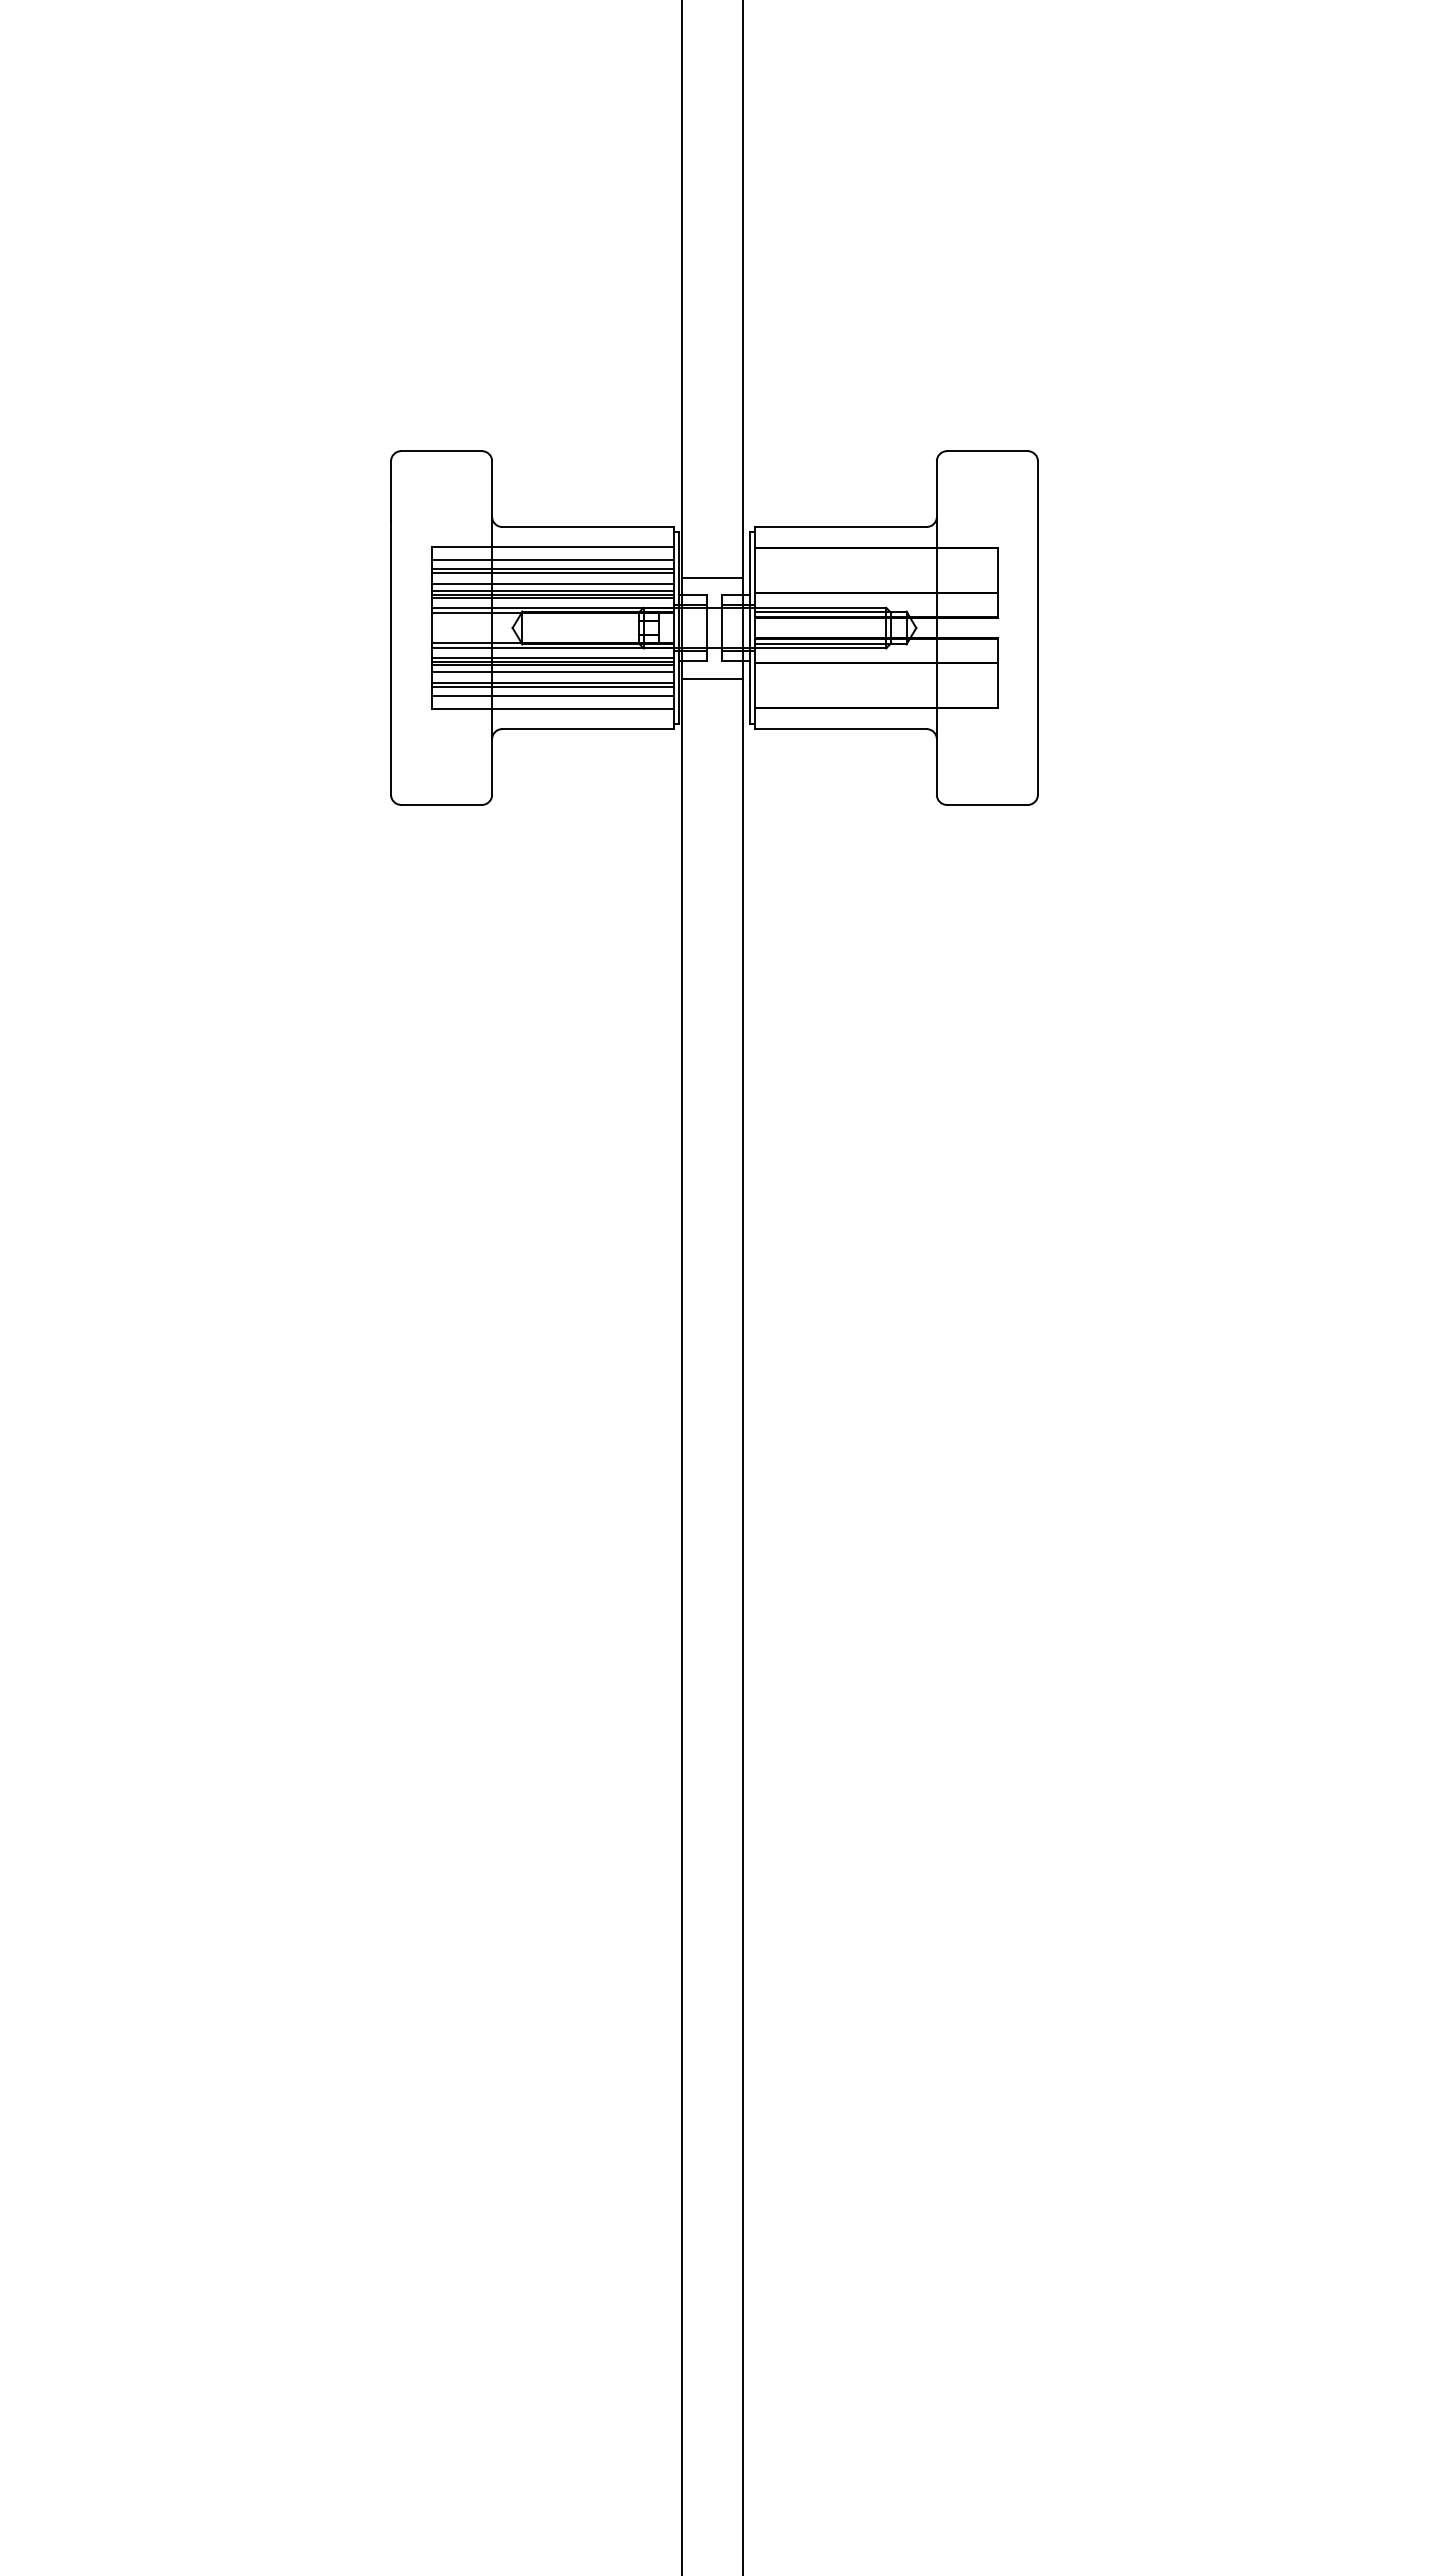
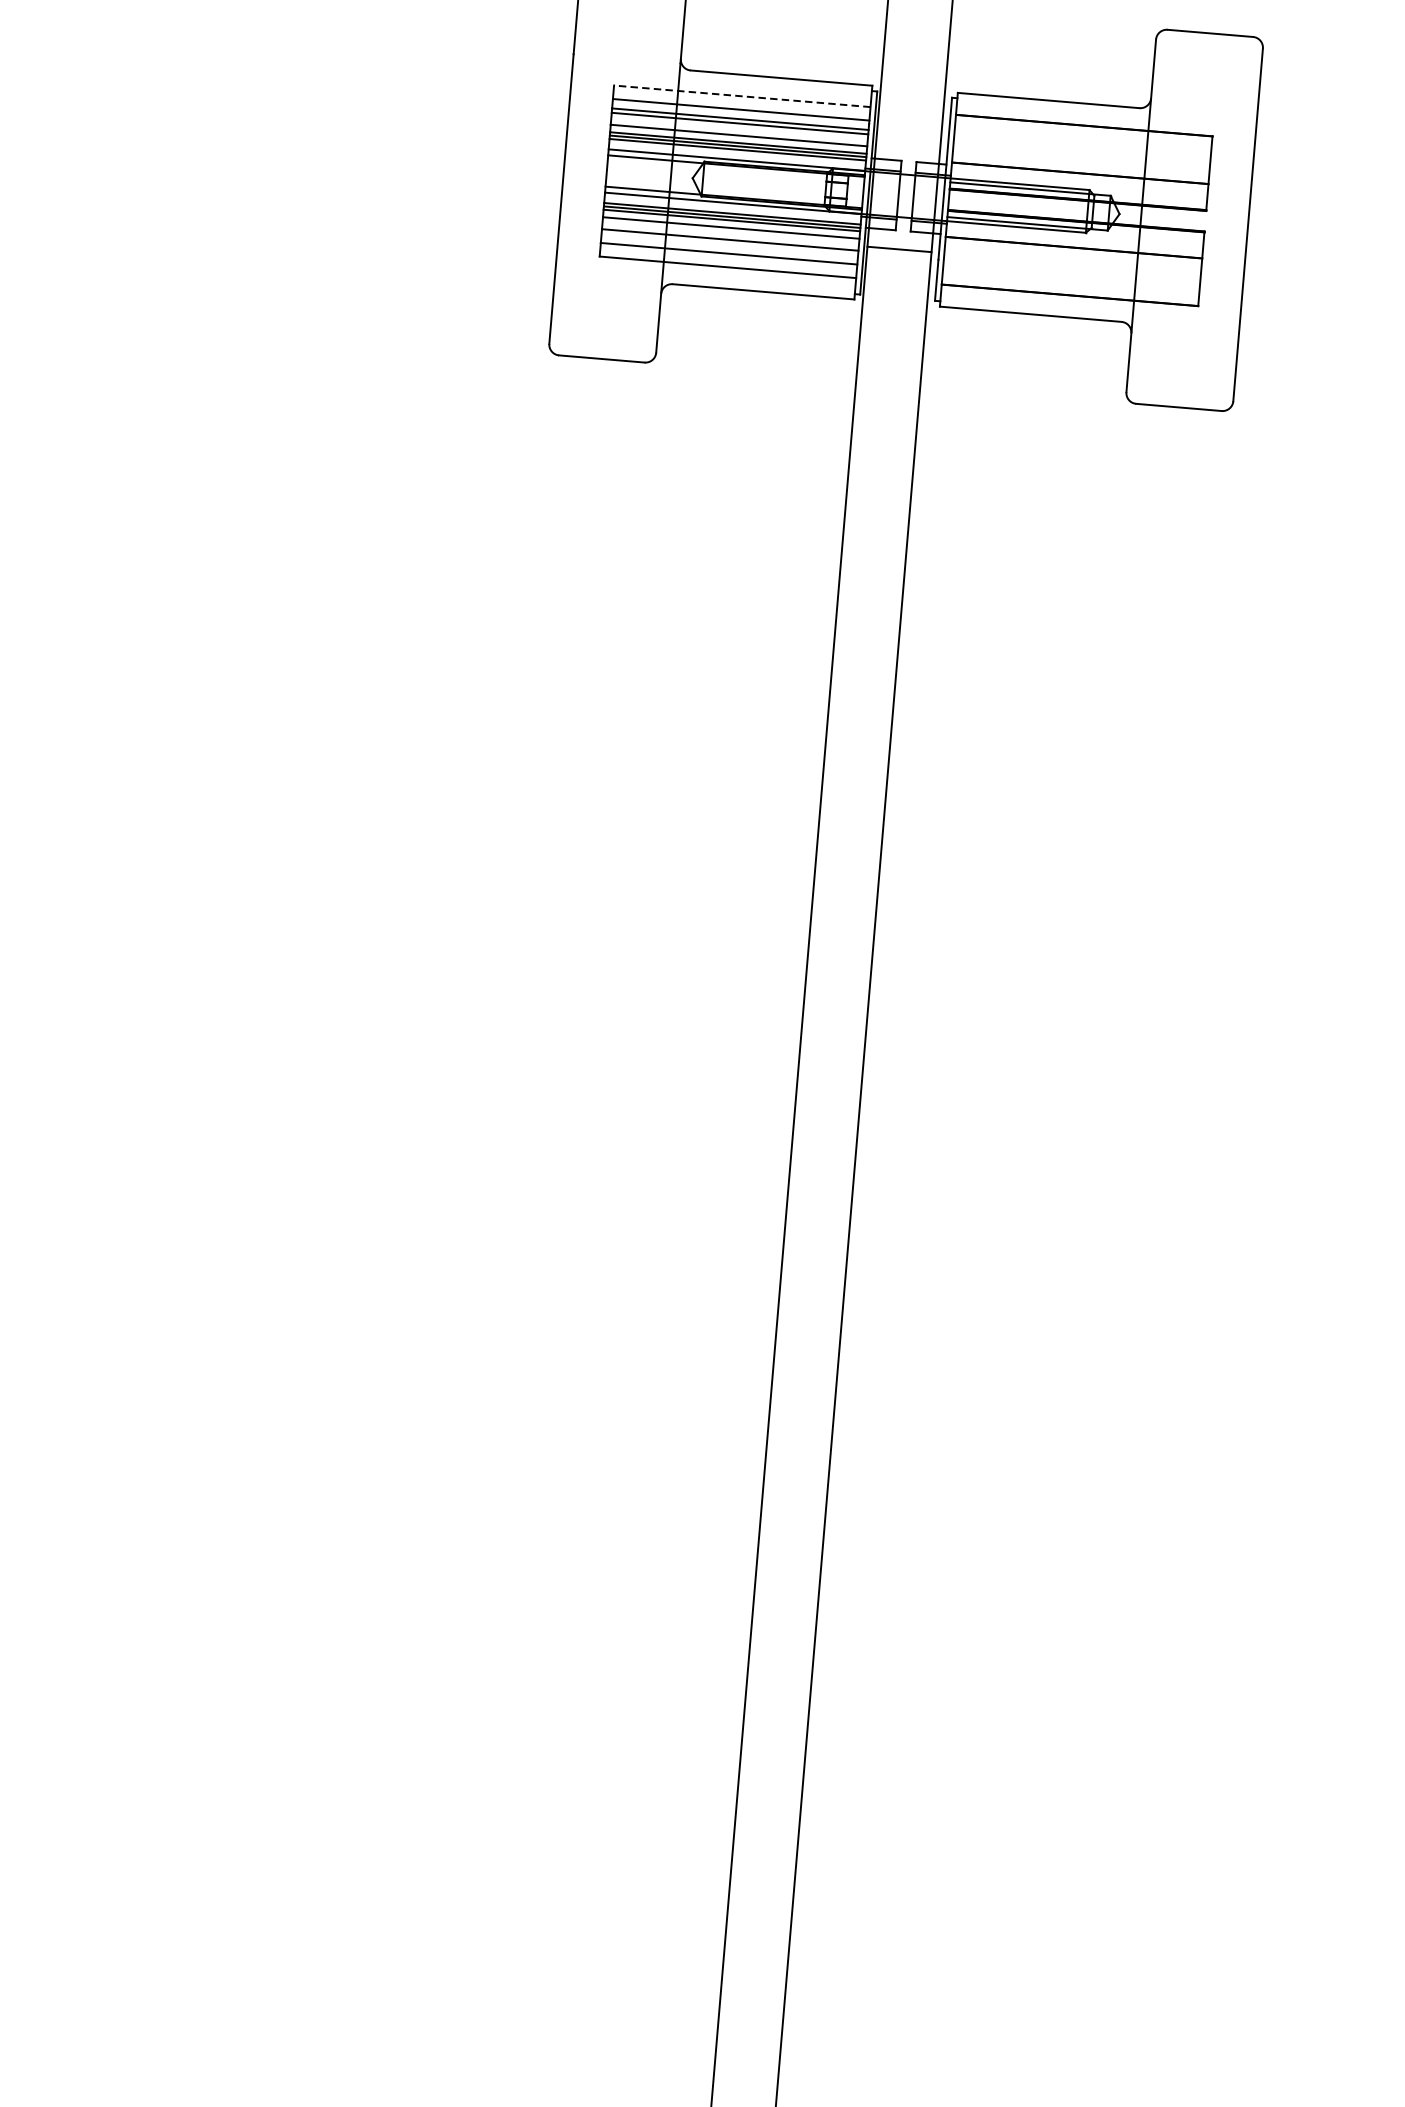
line: (552, 547) -> (741, 96), solid -> dashed
line: (712, 577) -> (908, 142), removed
line: (552, 687) -> (729, 244), removed

